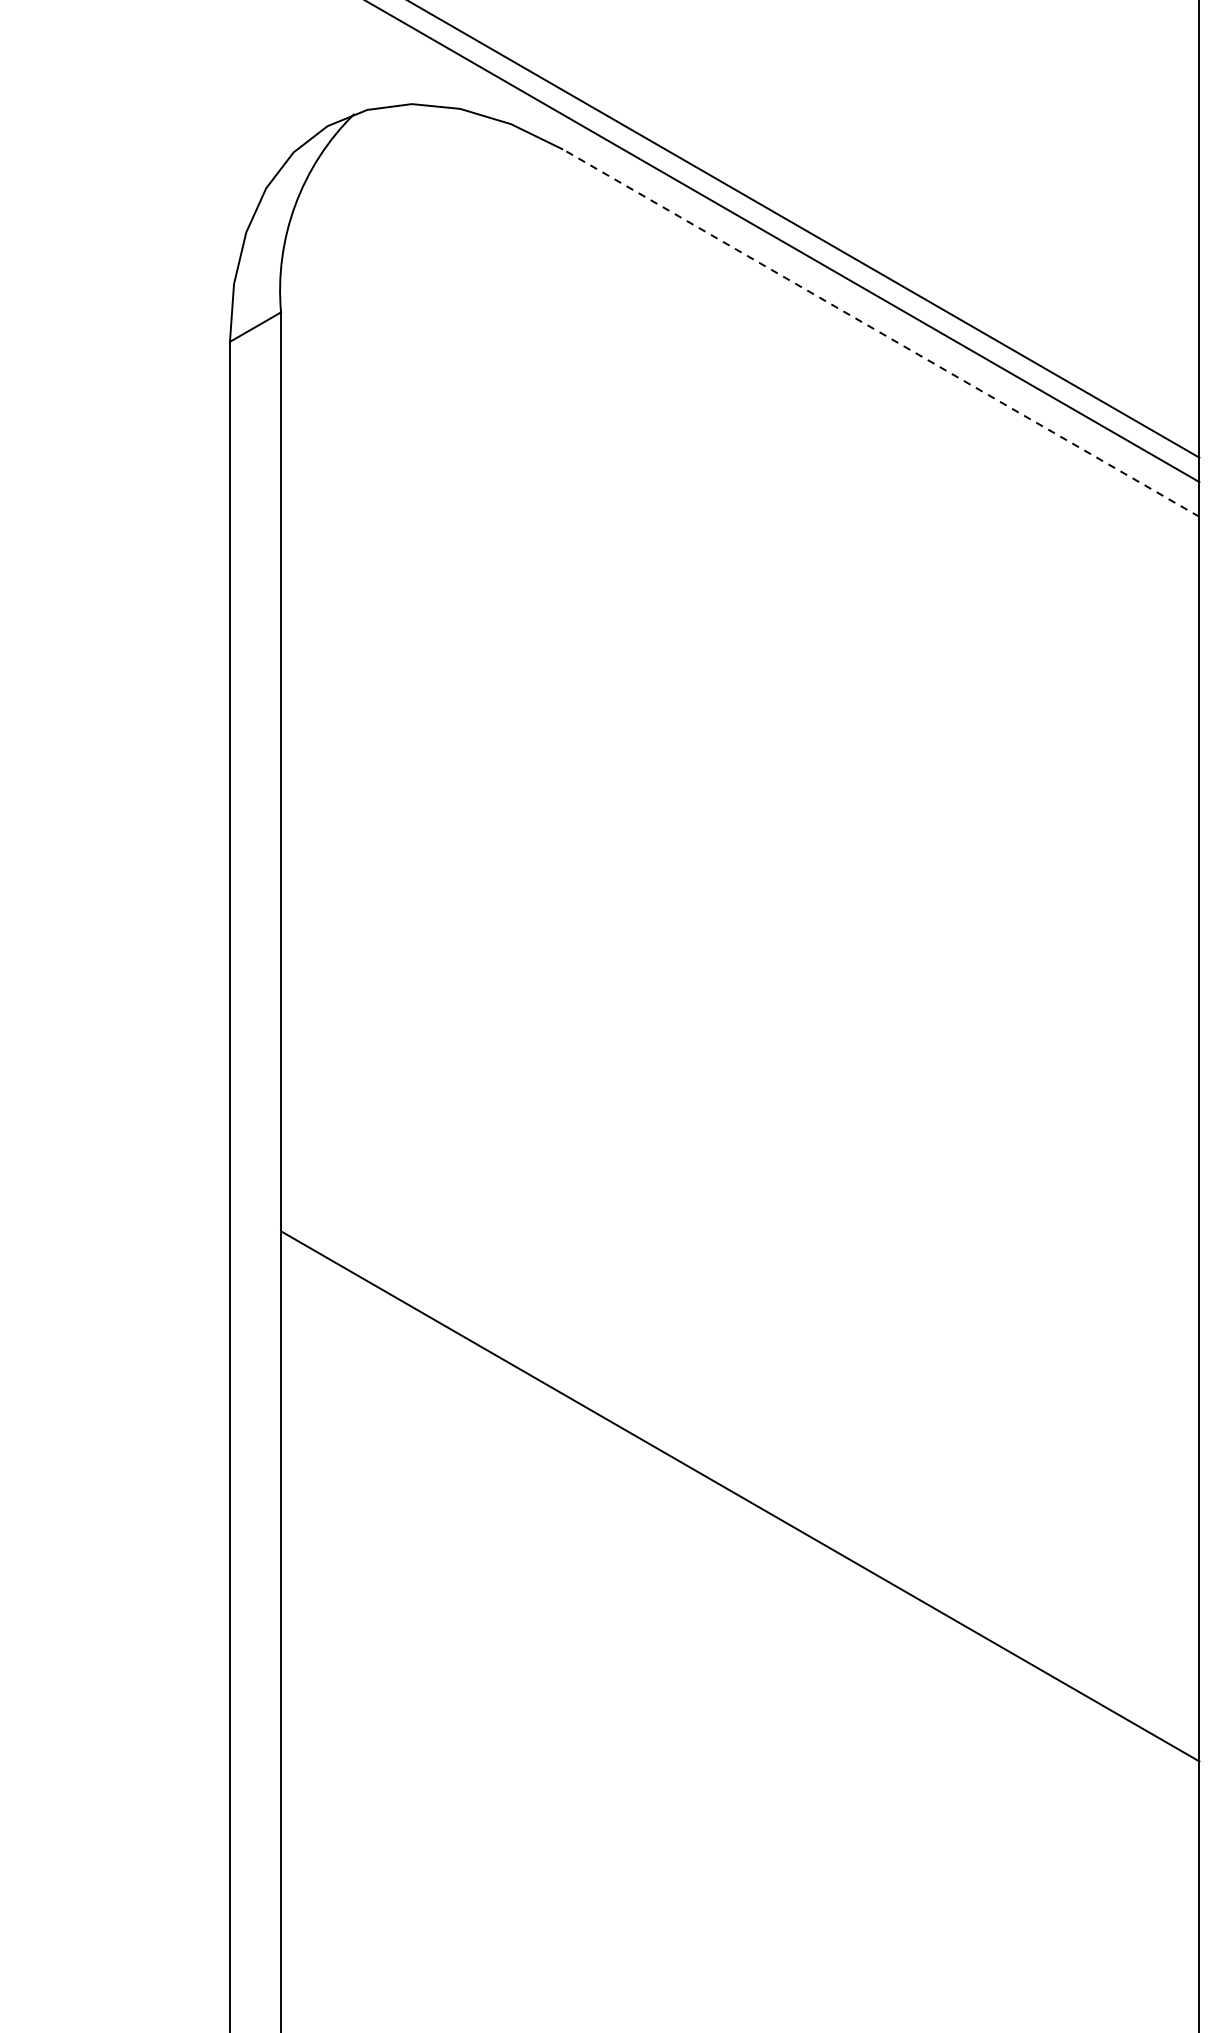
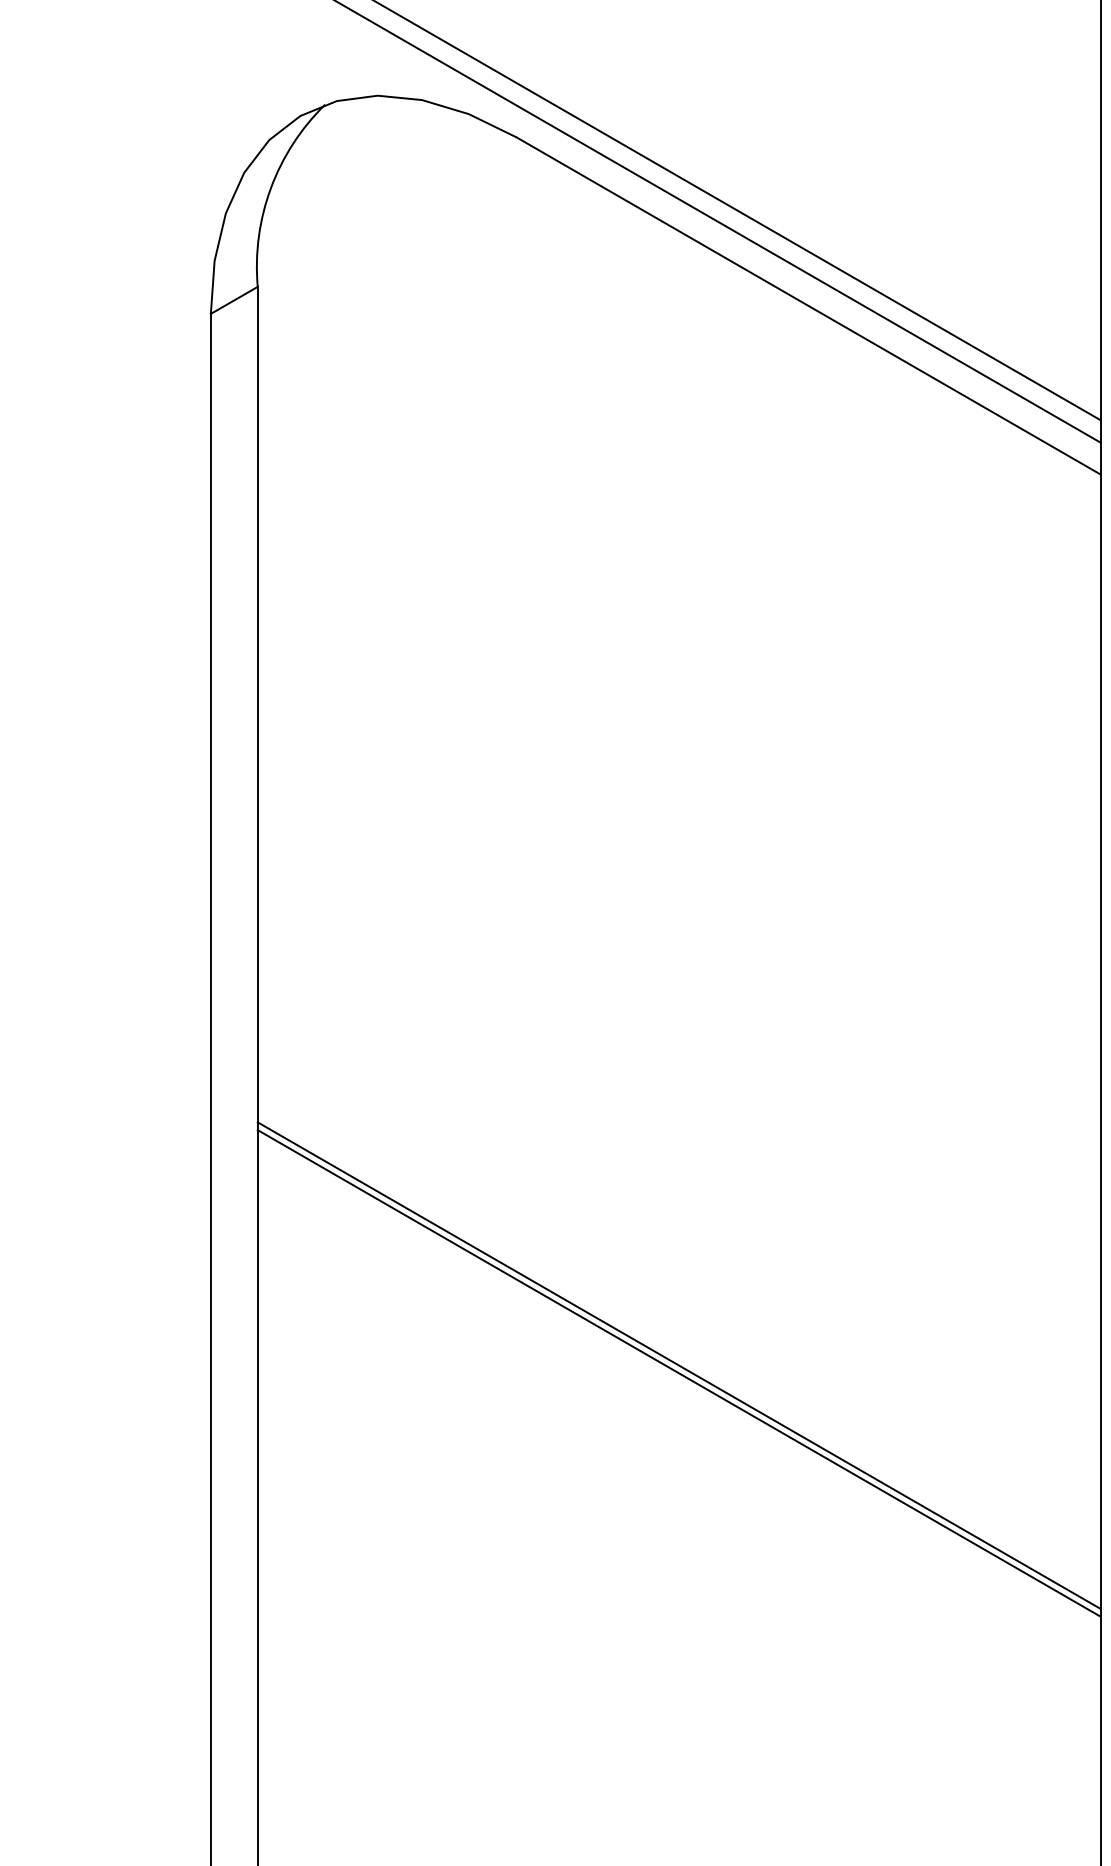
line: (881, 332) -> (808, 305), dashed -> solid
line: (739, 1487) -> (678, 1365), added

